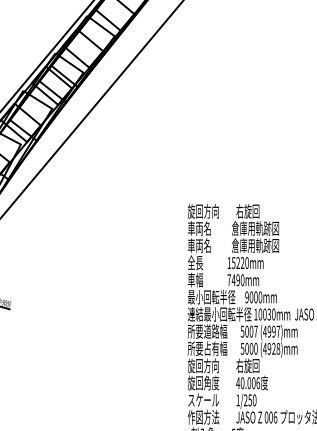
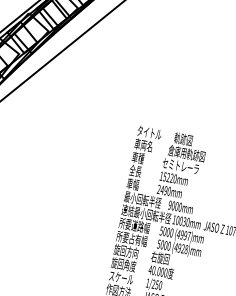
text: (222, 211) -> (164, 135), 旋回方向         右旋回 -> タイトル         軌跡図
text: (237, 245) -> (170, 164), 車両名           倉庫用軌跡図 -> 車種             セミトレーラ
text: (229, 280) -> (159, 189), 7490mm -> 2490mm
text: (255, 331) -> (171, 232), 5007 -> 5000
text: (258, 382) -> (166, 272), 40.006 -> 40.000

